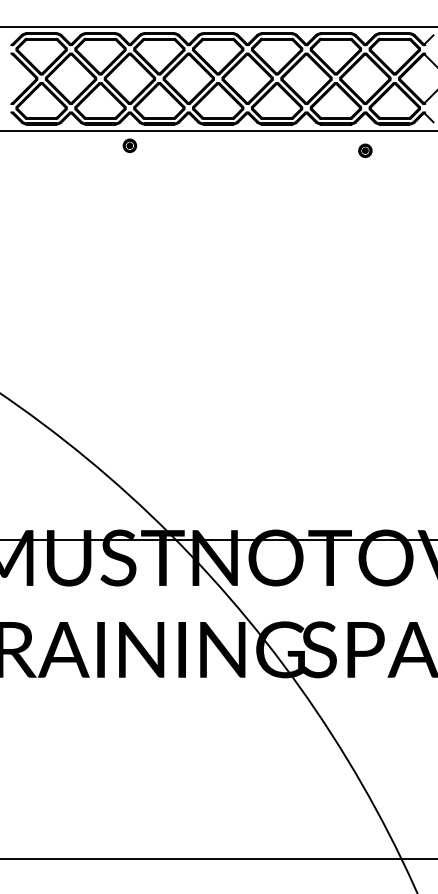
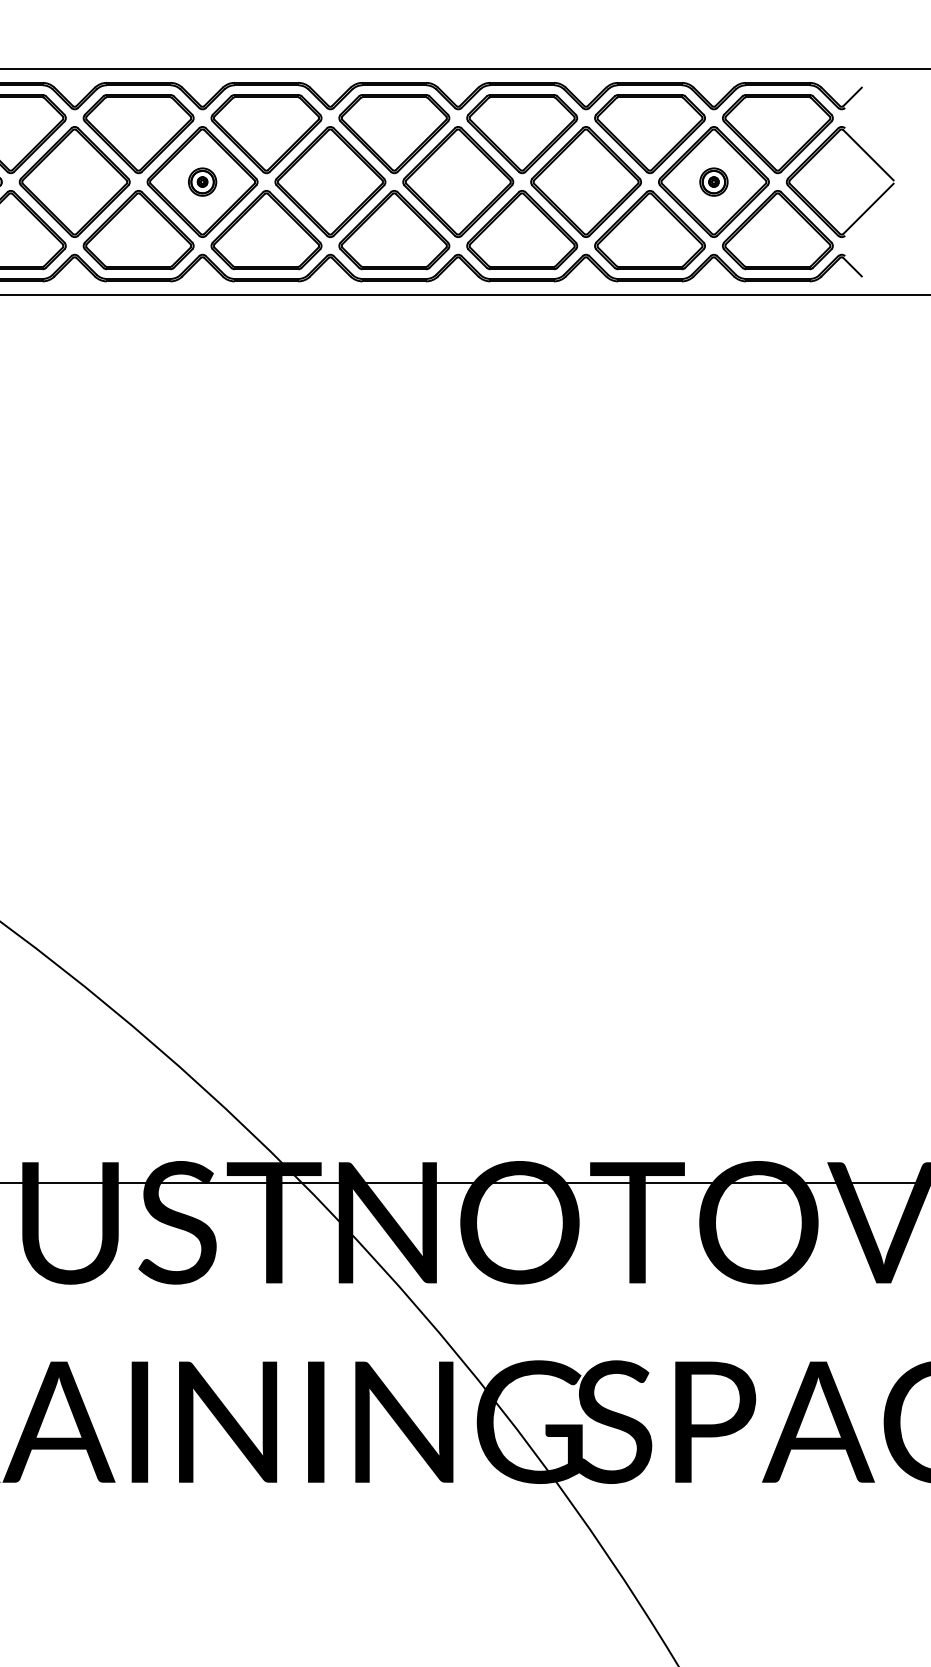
part: (129, 145) -> (201, 181), moved
part: (365, 150) -> (714, 181), moved

